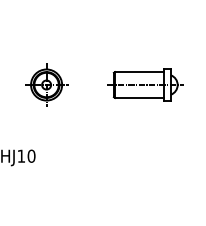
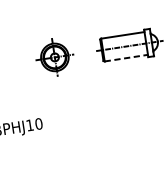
part: (46, 84) -> (54, 56), moved
line: (139, 97) -> (125, 57), solid -> dashed

